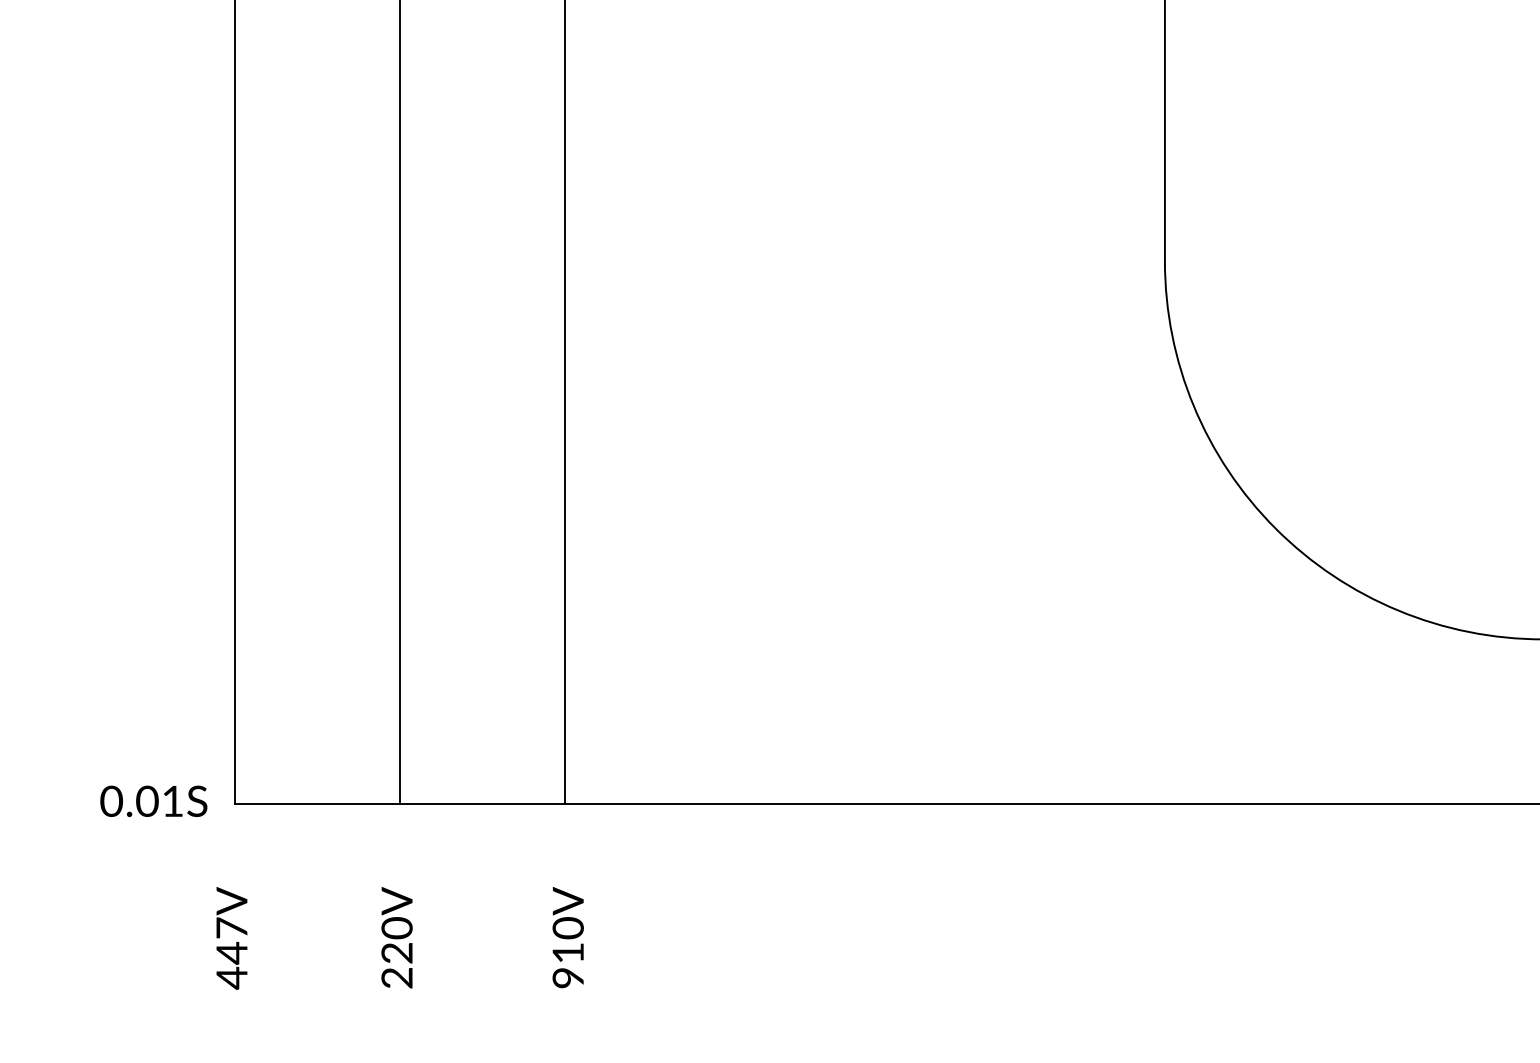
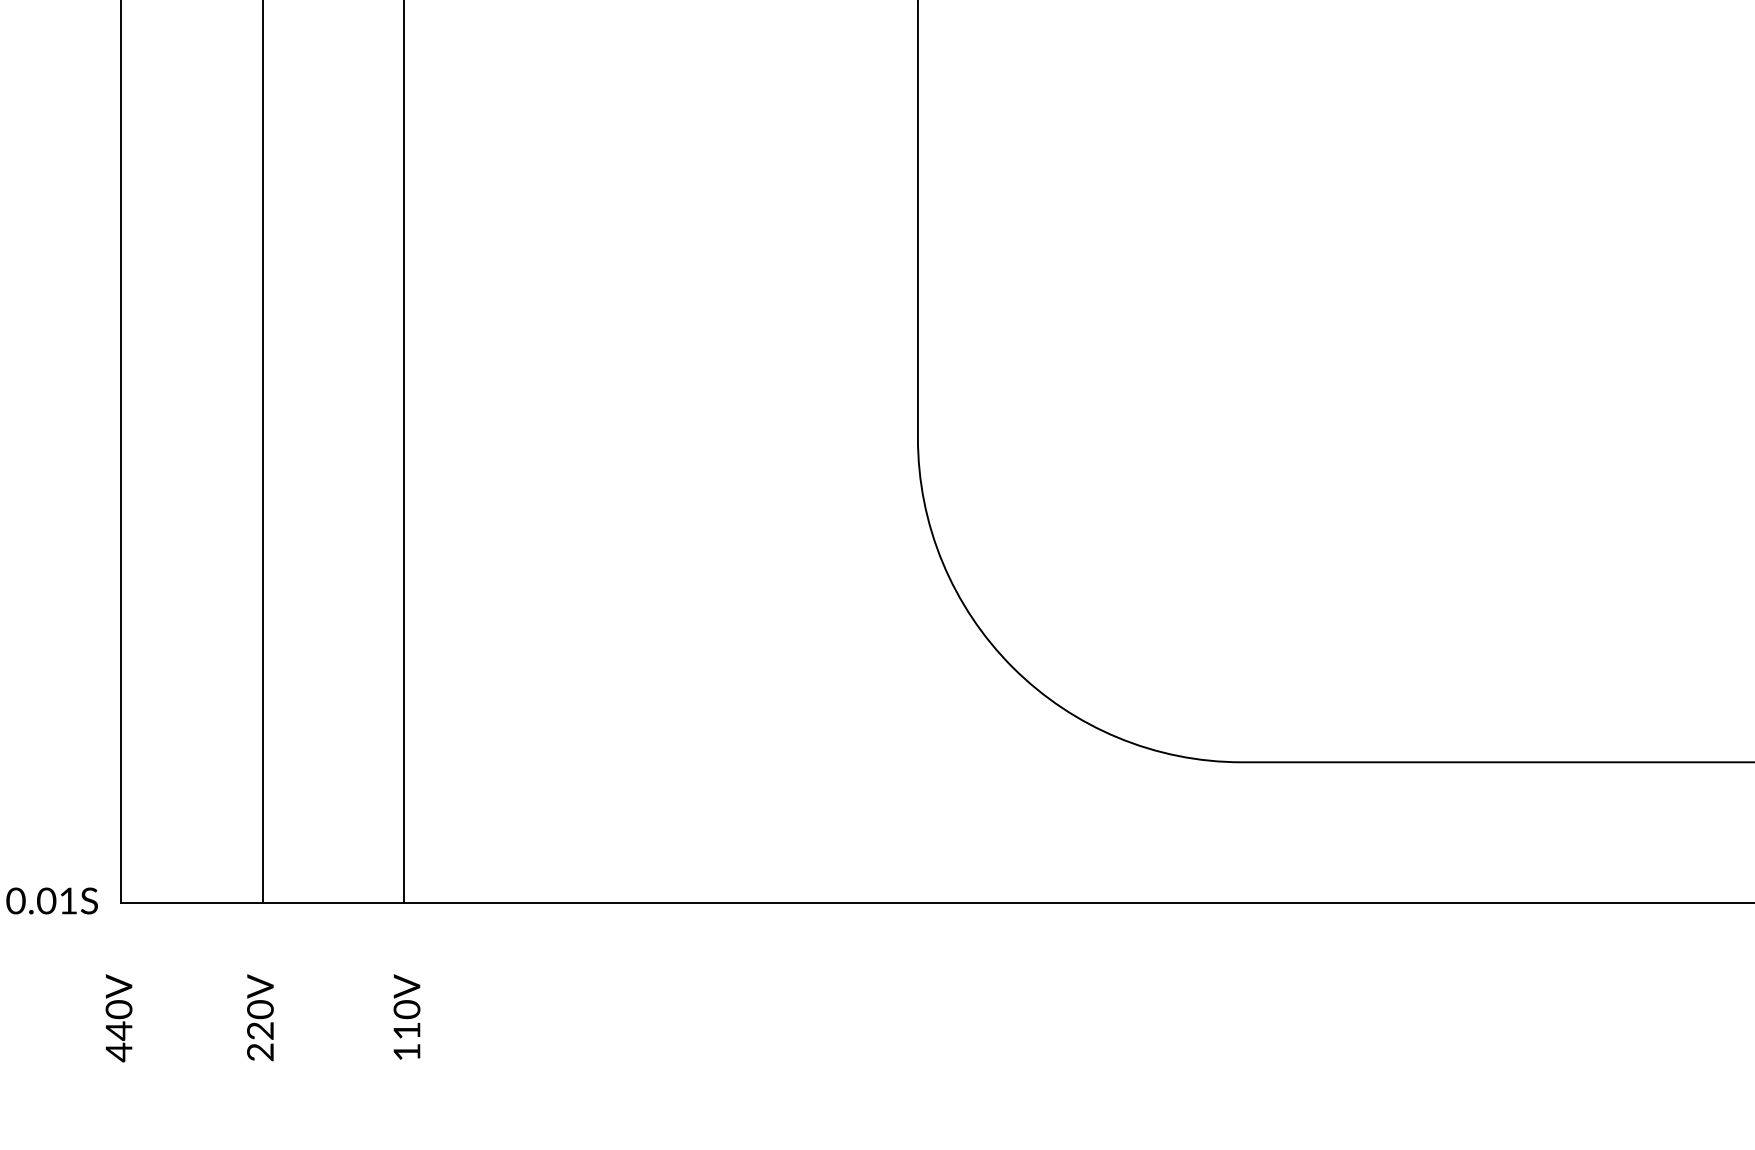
text: (231, 928) -> (118, 1009), 447V -> 440V
text: (567, 978) -> (406, 1052), 910V -> 110V

